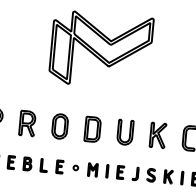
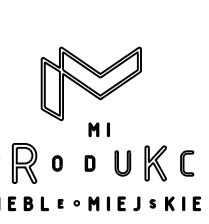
part: (104, 96) -> (98, 129), added
part: (27, 123) -> (24, 163), size x1.6
part: (60, 126) -> (57, 163), size x0.6
part: (92, 129) -> (89, 163), size x0.6
part: (157, 135) -> (155, 163), size x1.4
part: (59, 166) -> (60, 203), size x0.6
part: (151, 174) -> (152, 203), size x0.6

